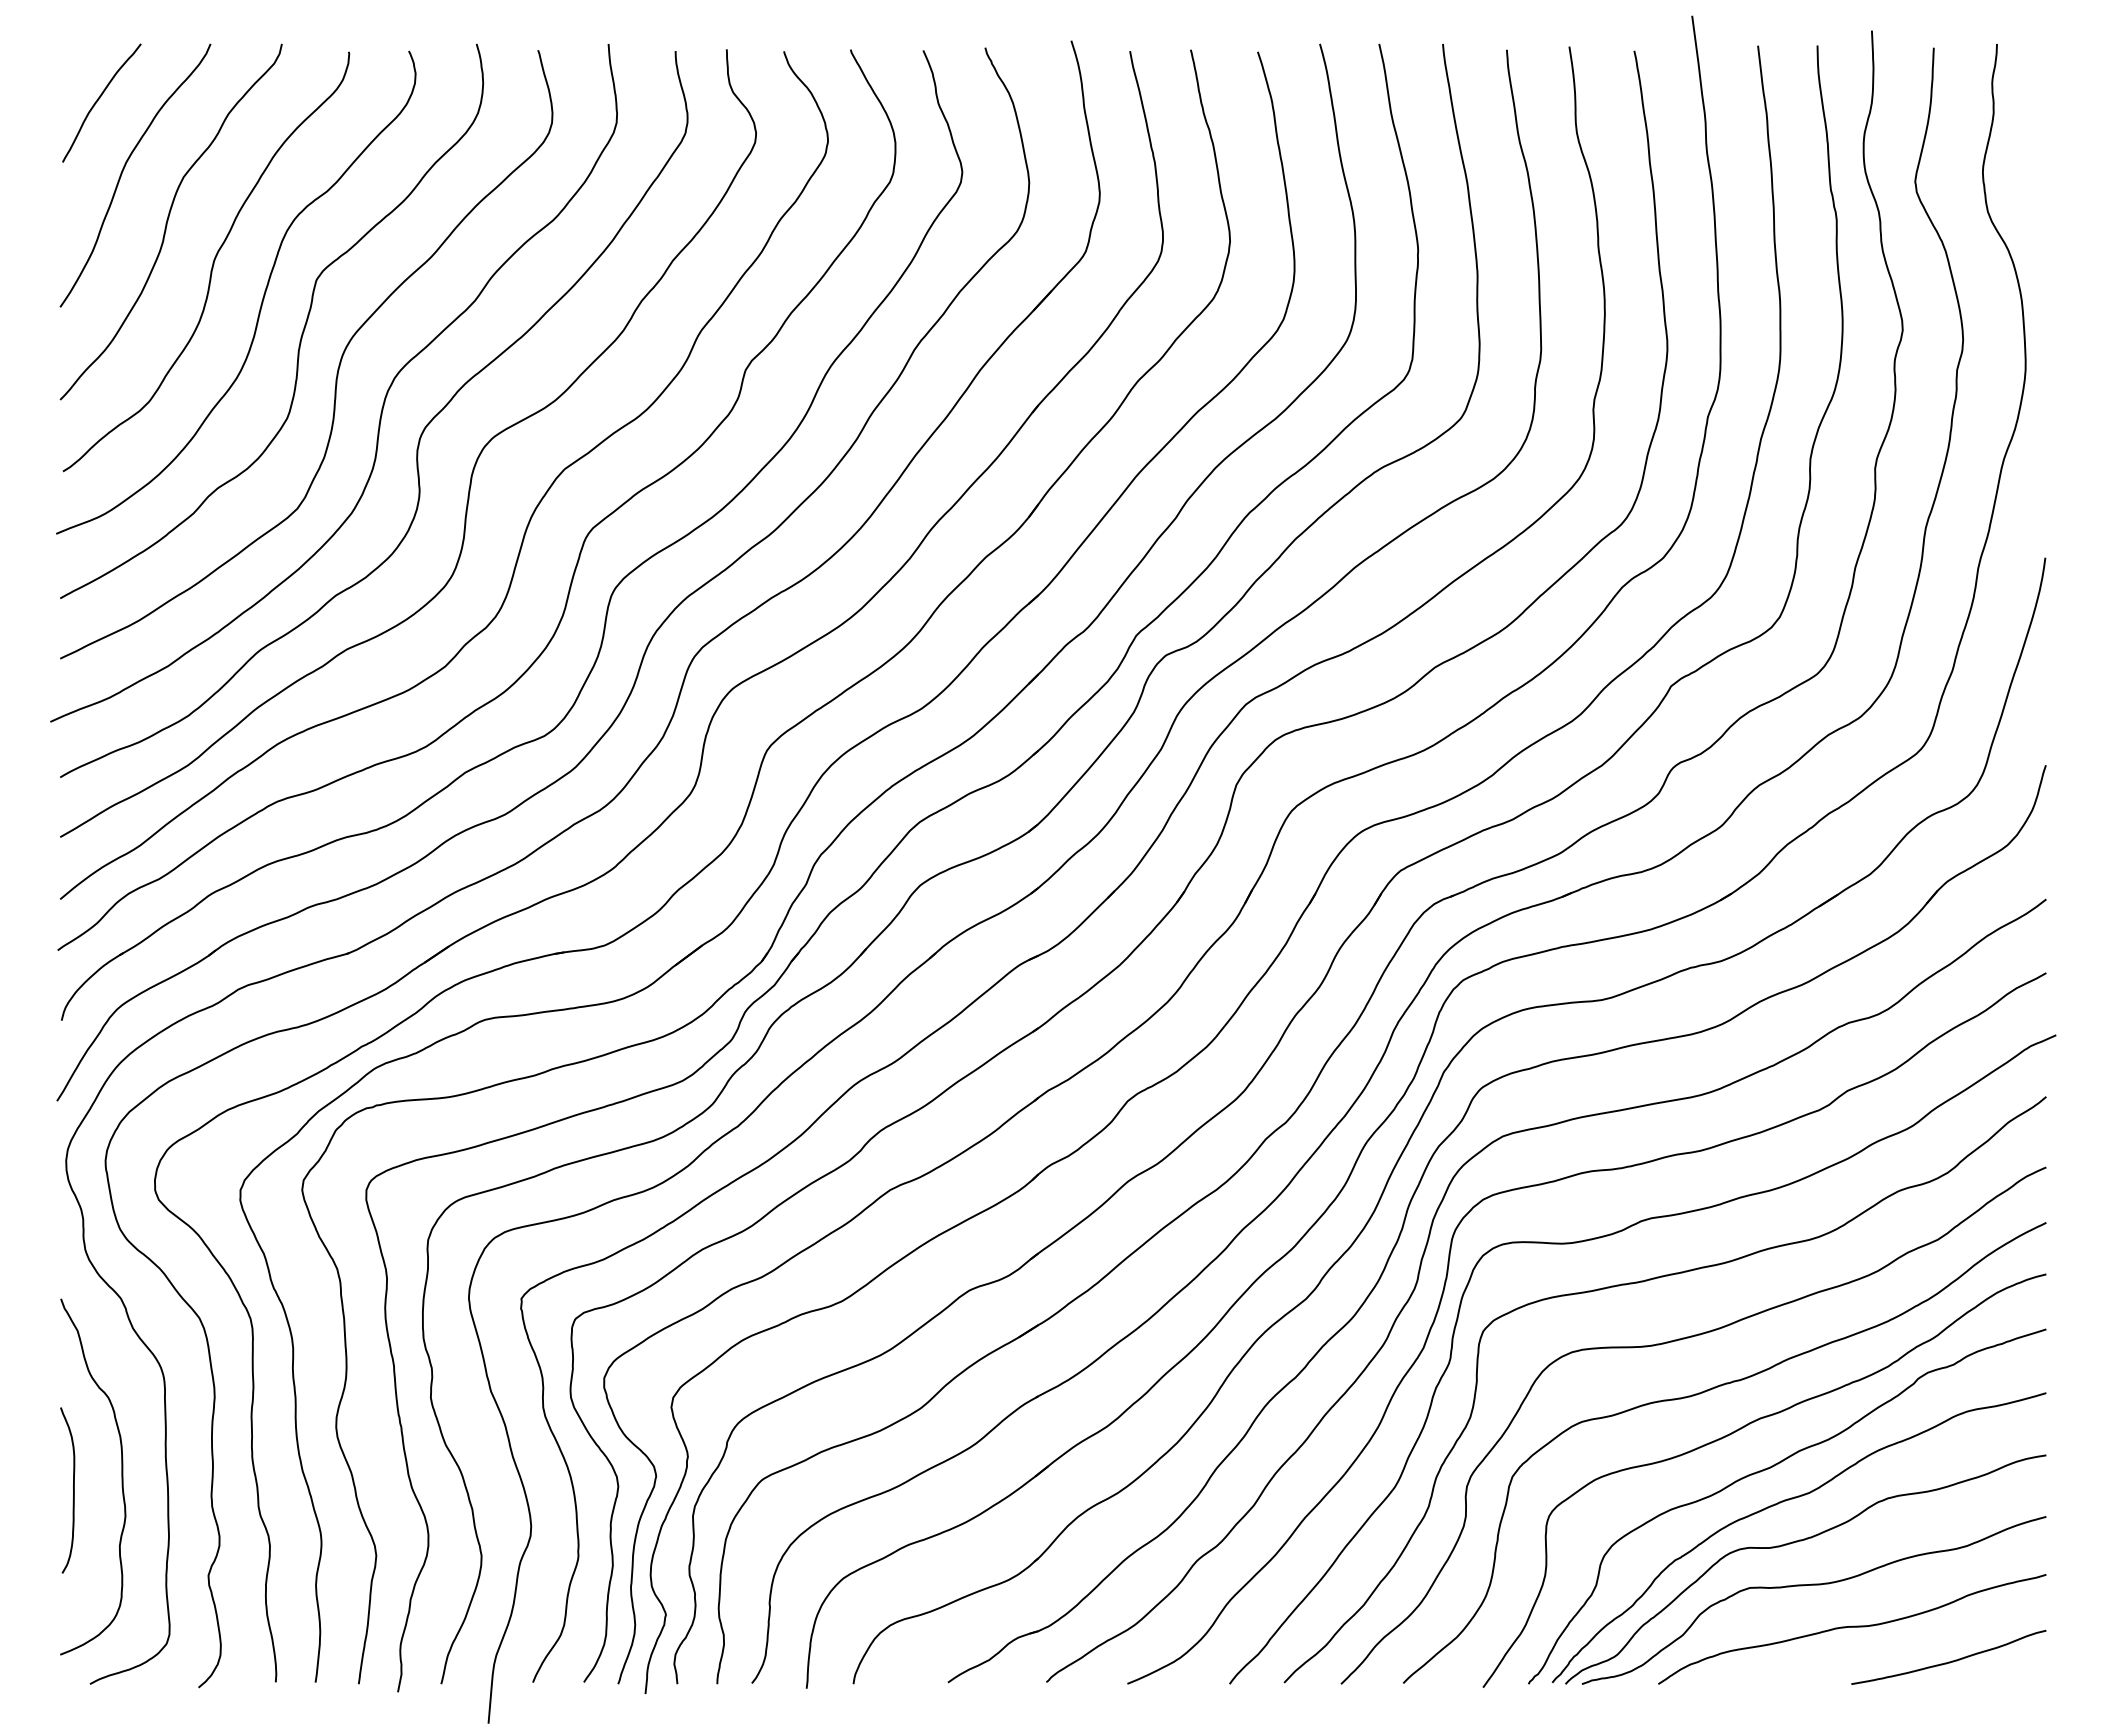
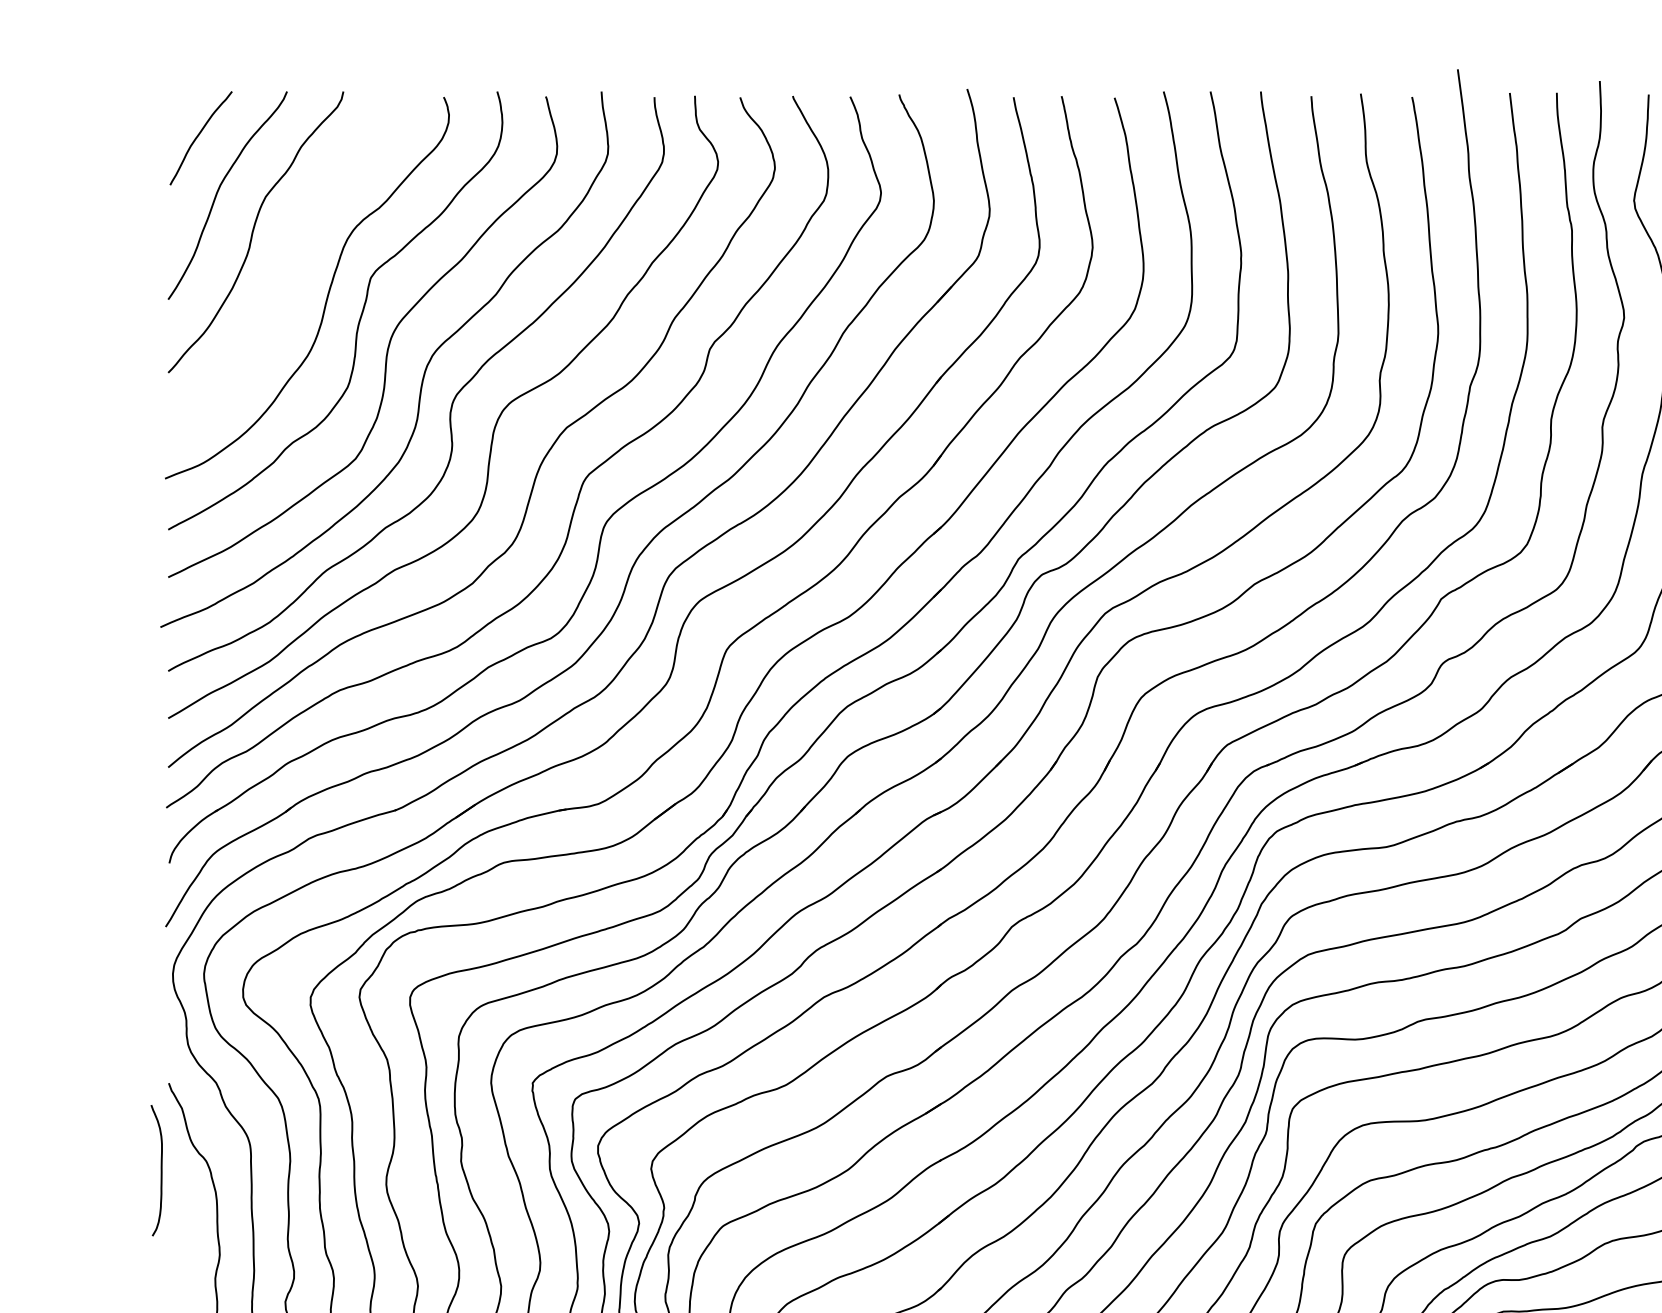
curve: (212, 262) -> (288, 264), removed
curve: (73, 1490) -> (161, 1170), moved

